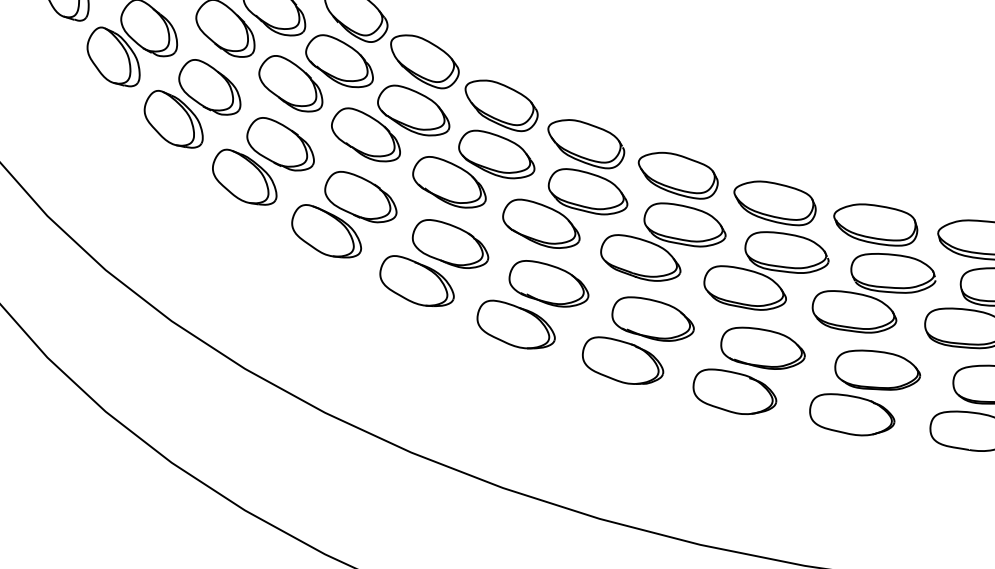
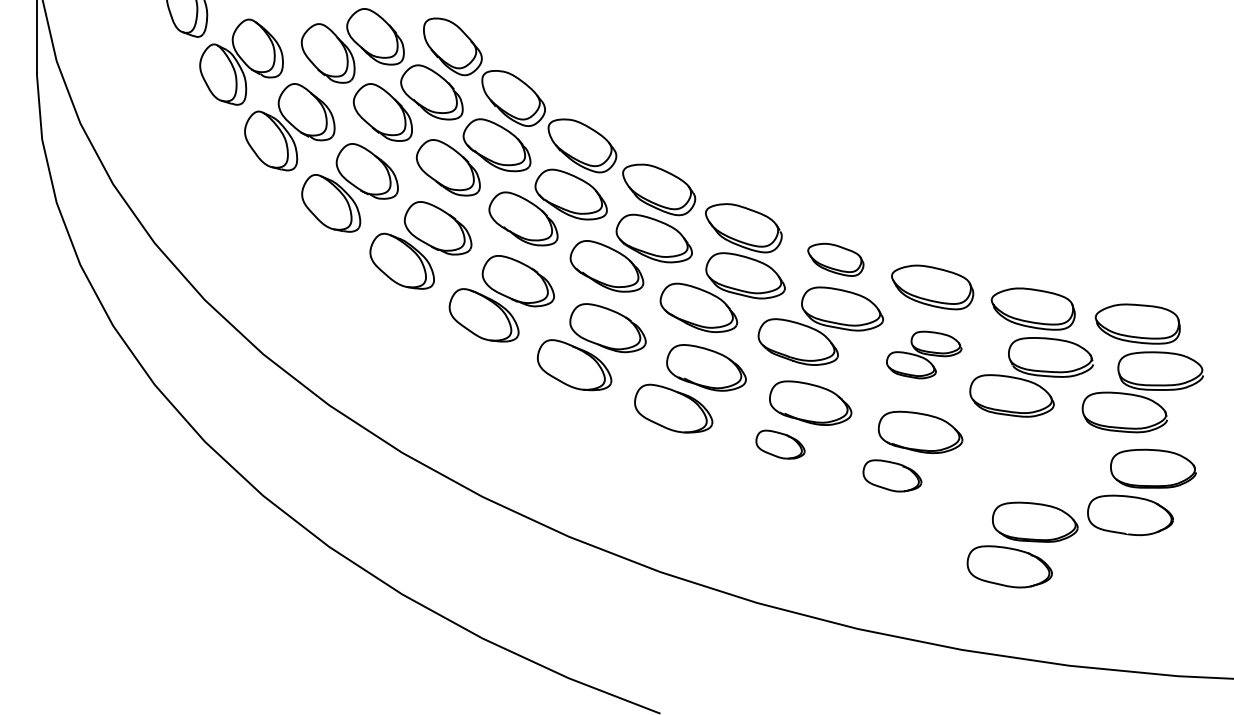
part: (677, 175) -> (835, 259), size x0.7
part: (766, 270) -> (924, 354), size x0.6
part: (622, 360) -> (780, 444), size x0.6
part: (734, 391) -> (892, 475), size x0.7
part: (864, 392) -> (1022, 544), moved

